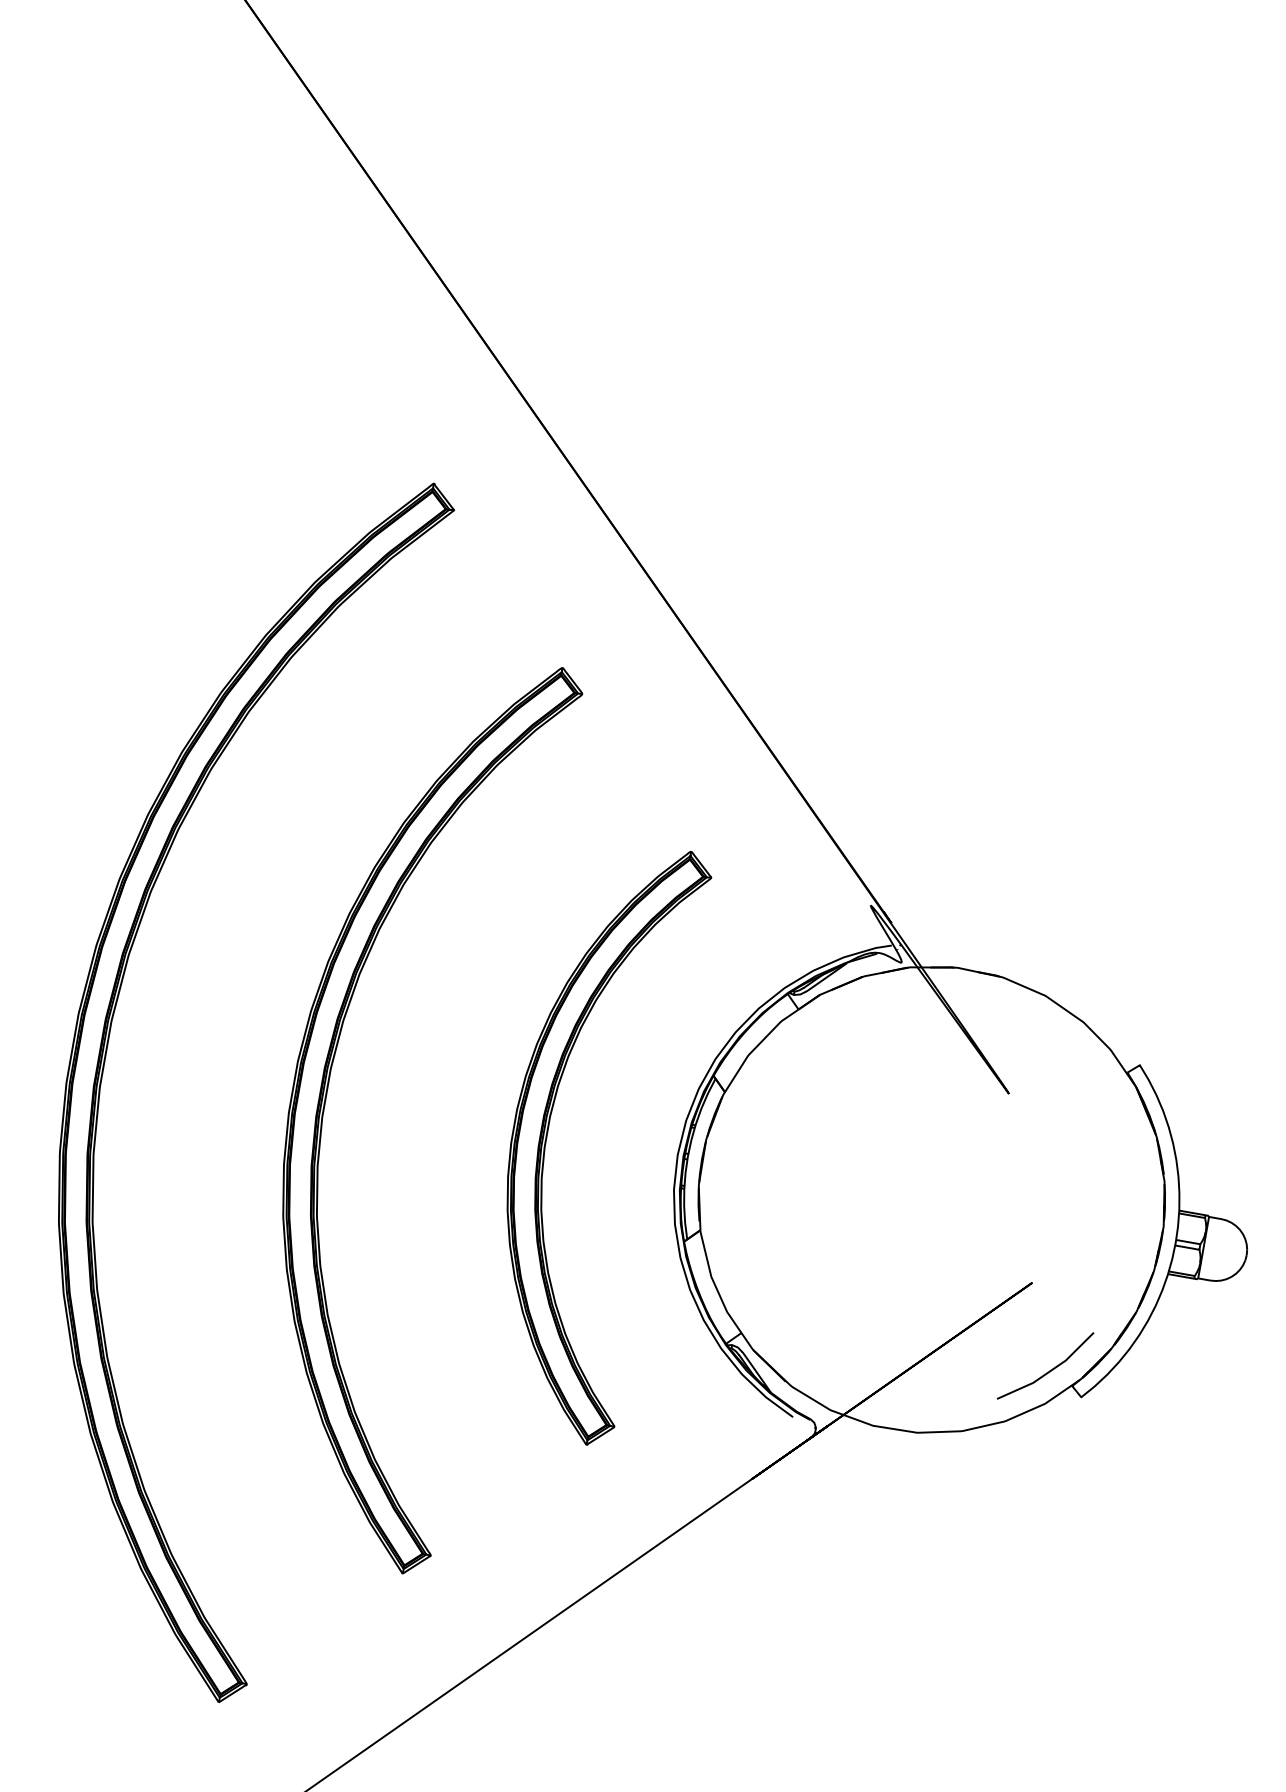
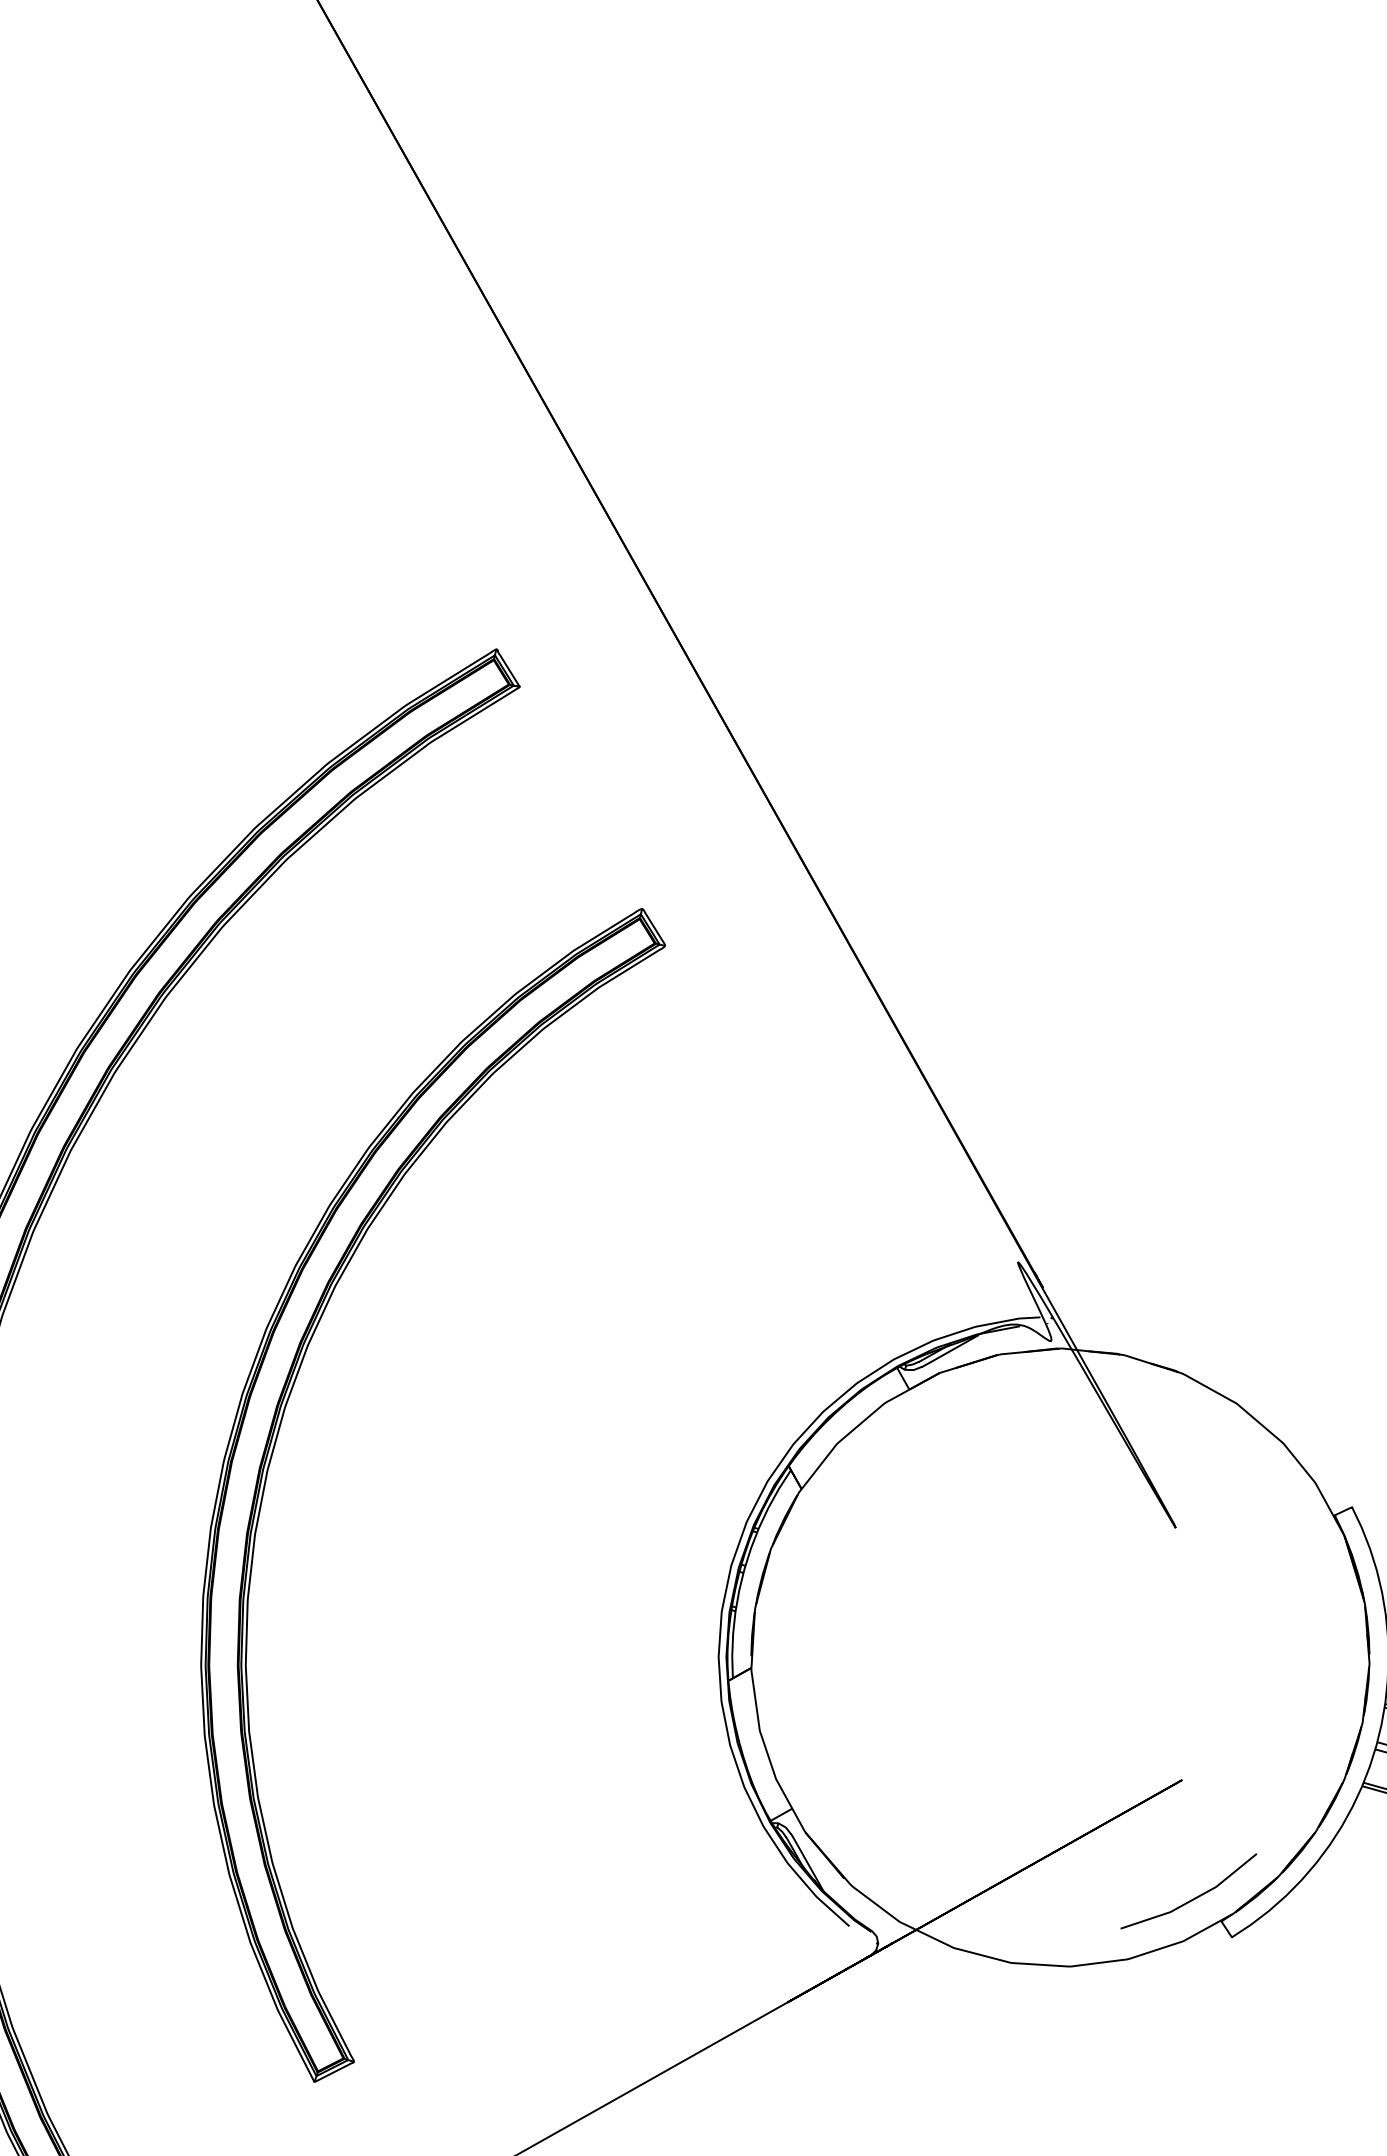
part: (547, 1138) -> (561, 1527), removed

